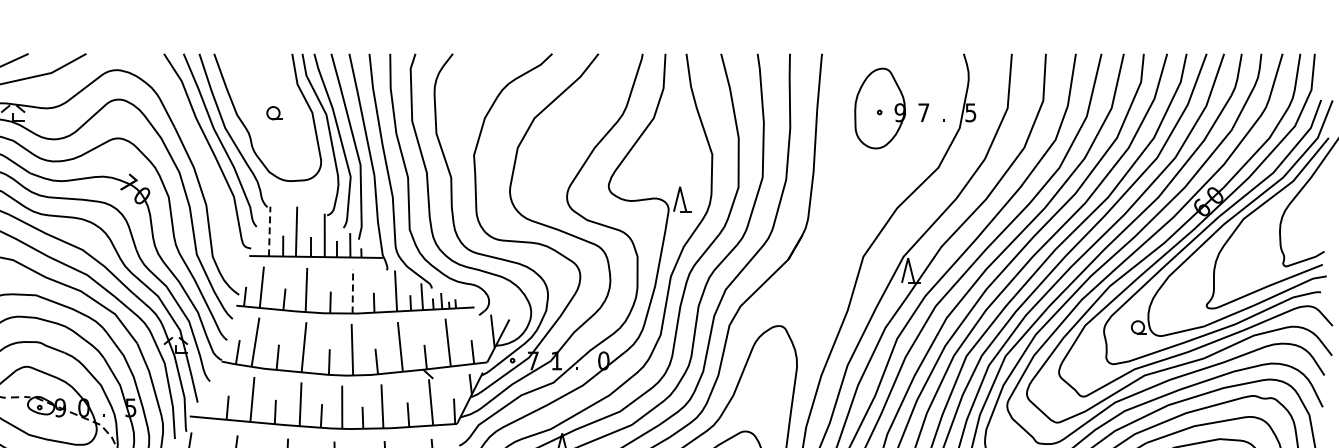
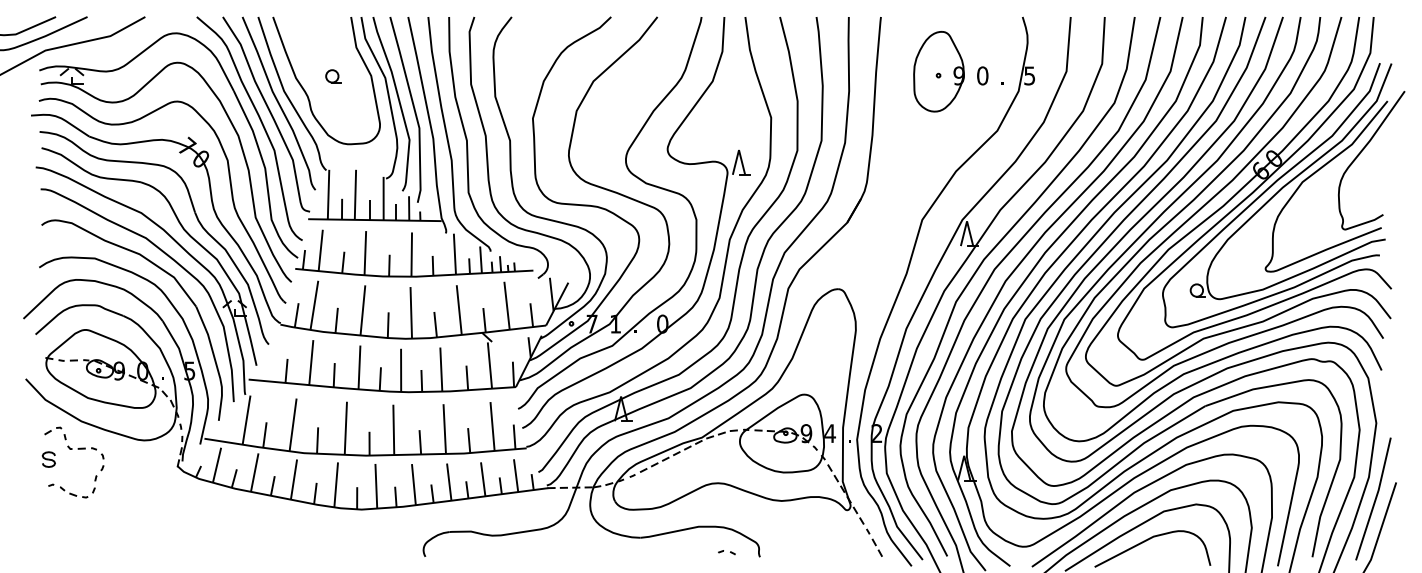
text: (923, 112) -> (982, 75), 7 -> 0
curve: (201, 159) -> (260, 122), added
line: (269, 231) -> (328, 194), dashed -> solid
line: (352, 291) -> (411, 254), dashed -> solid

